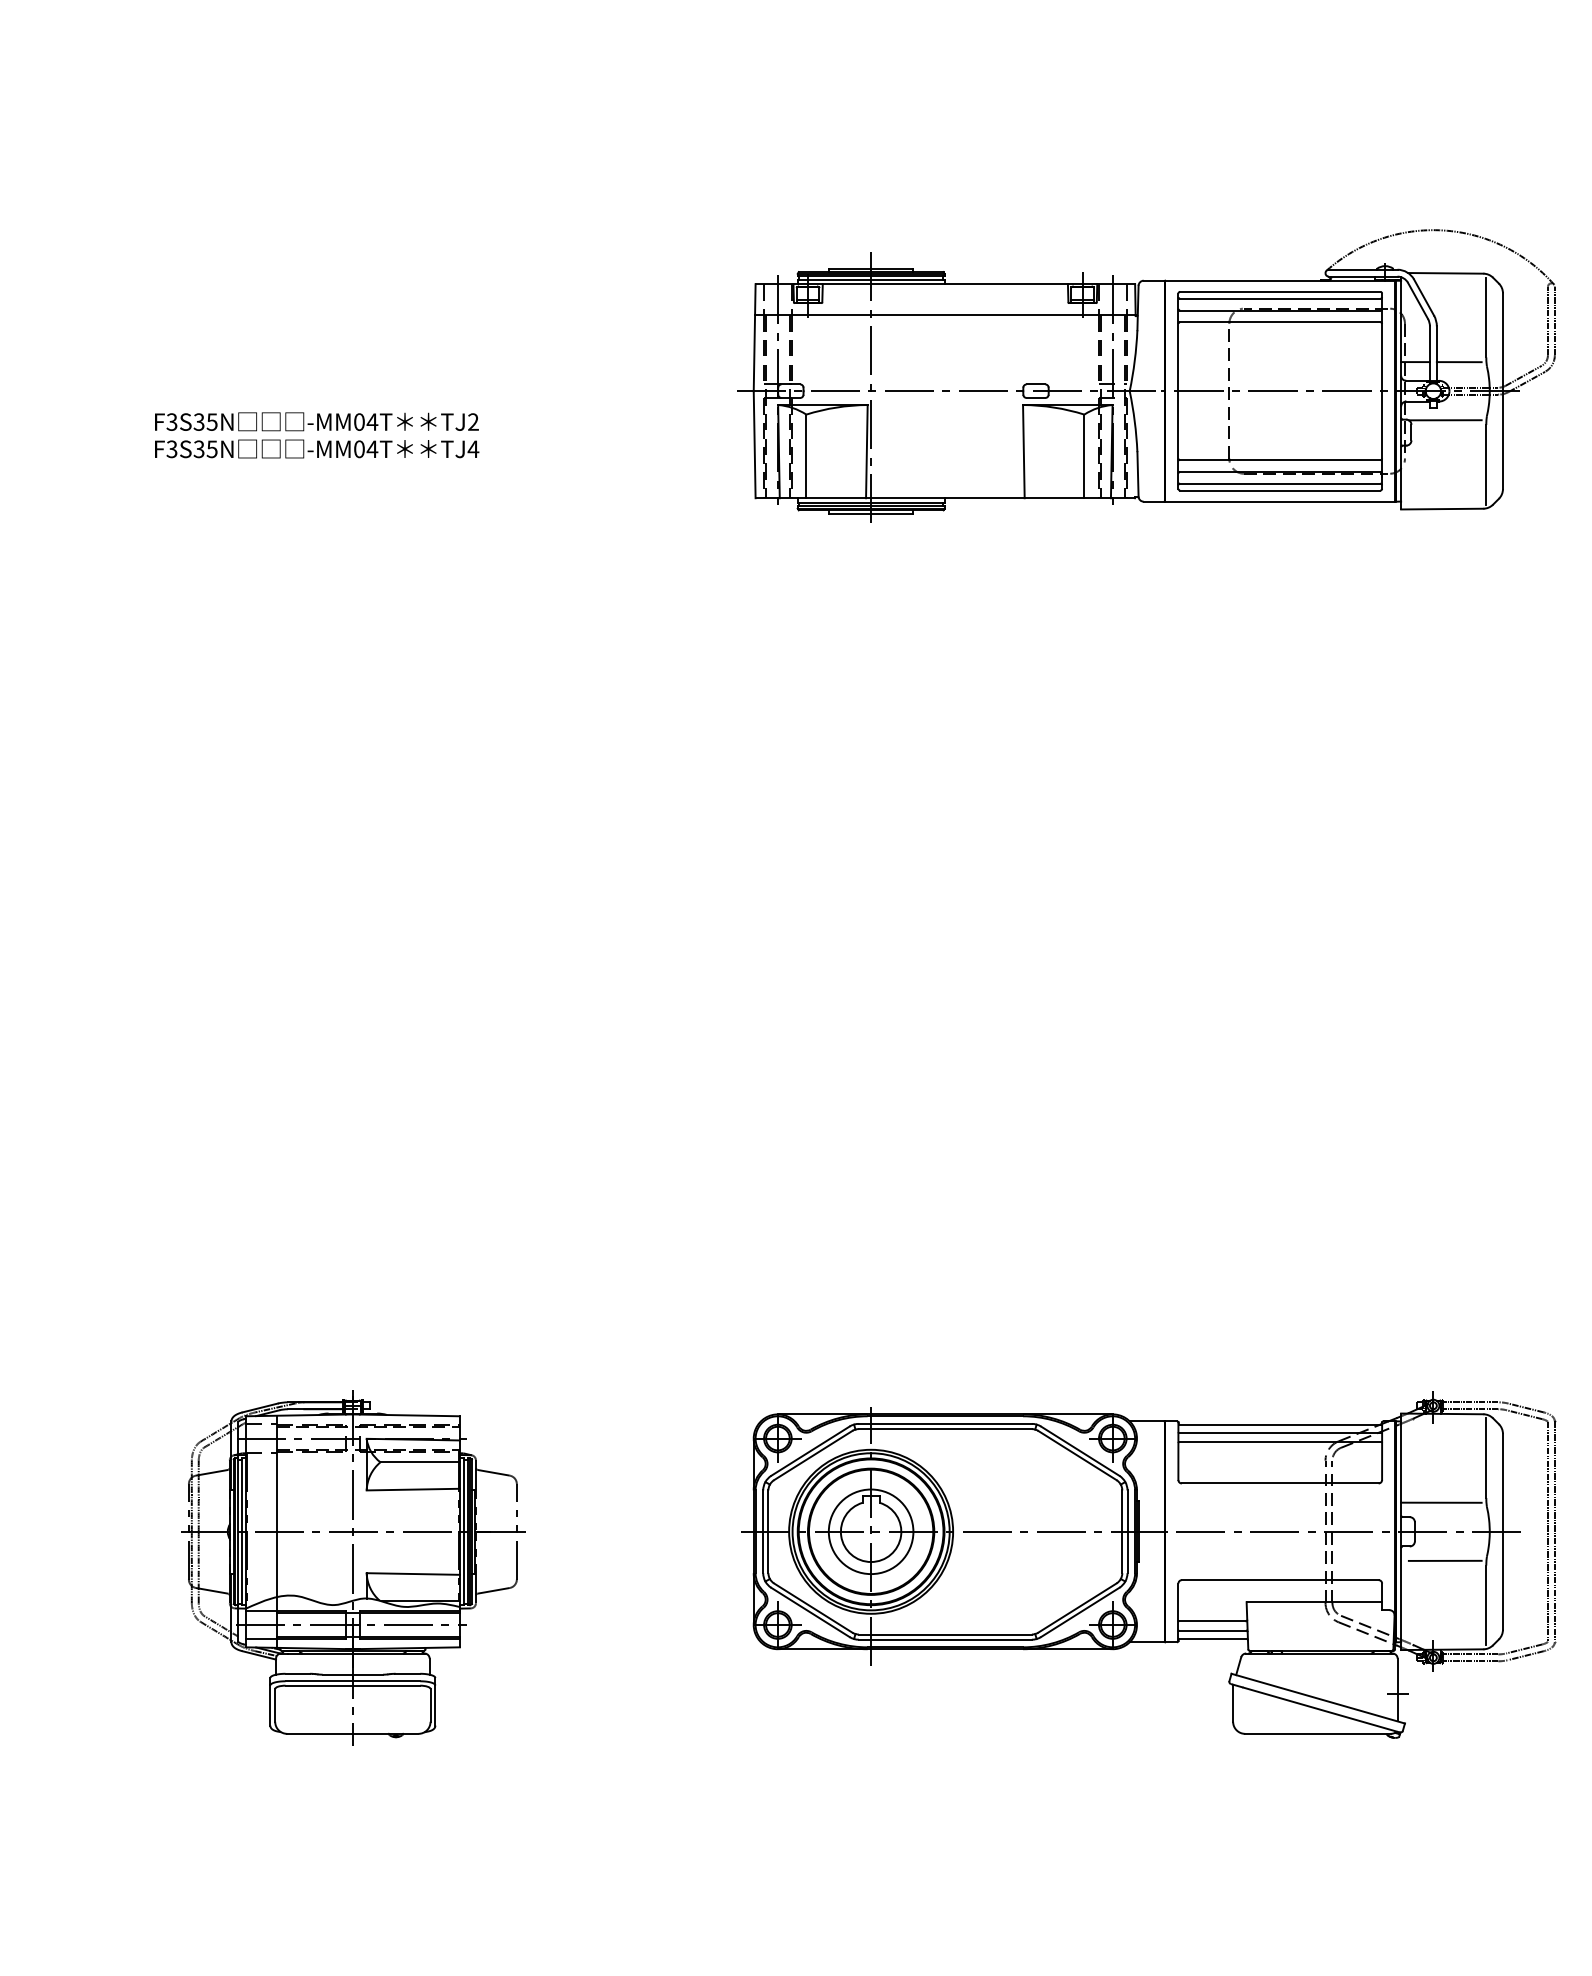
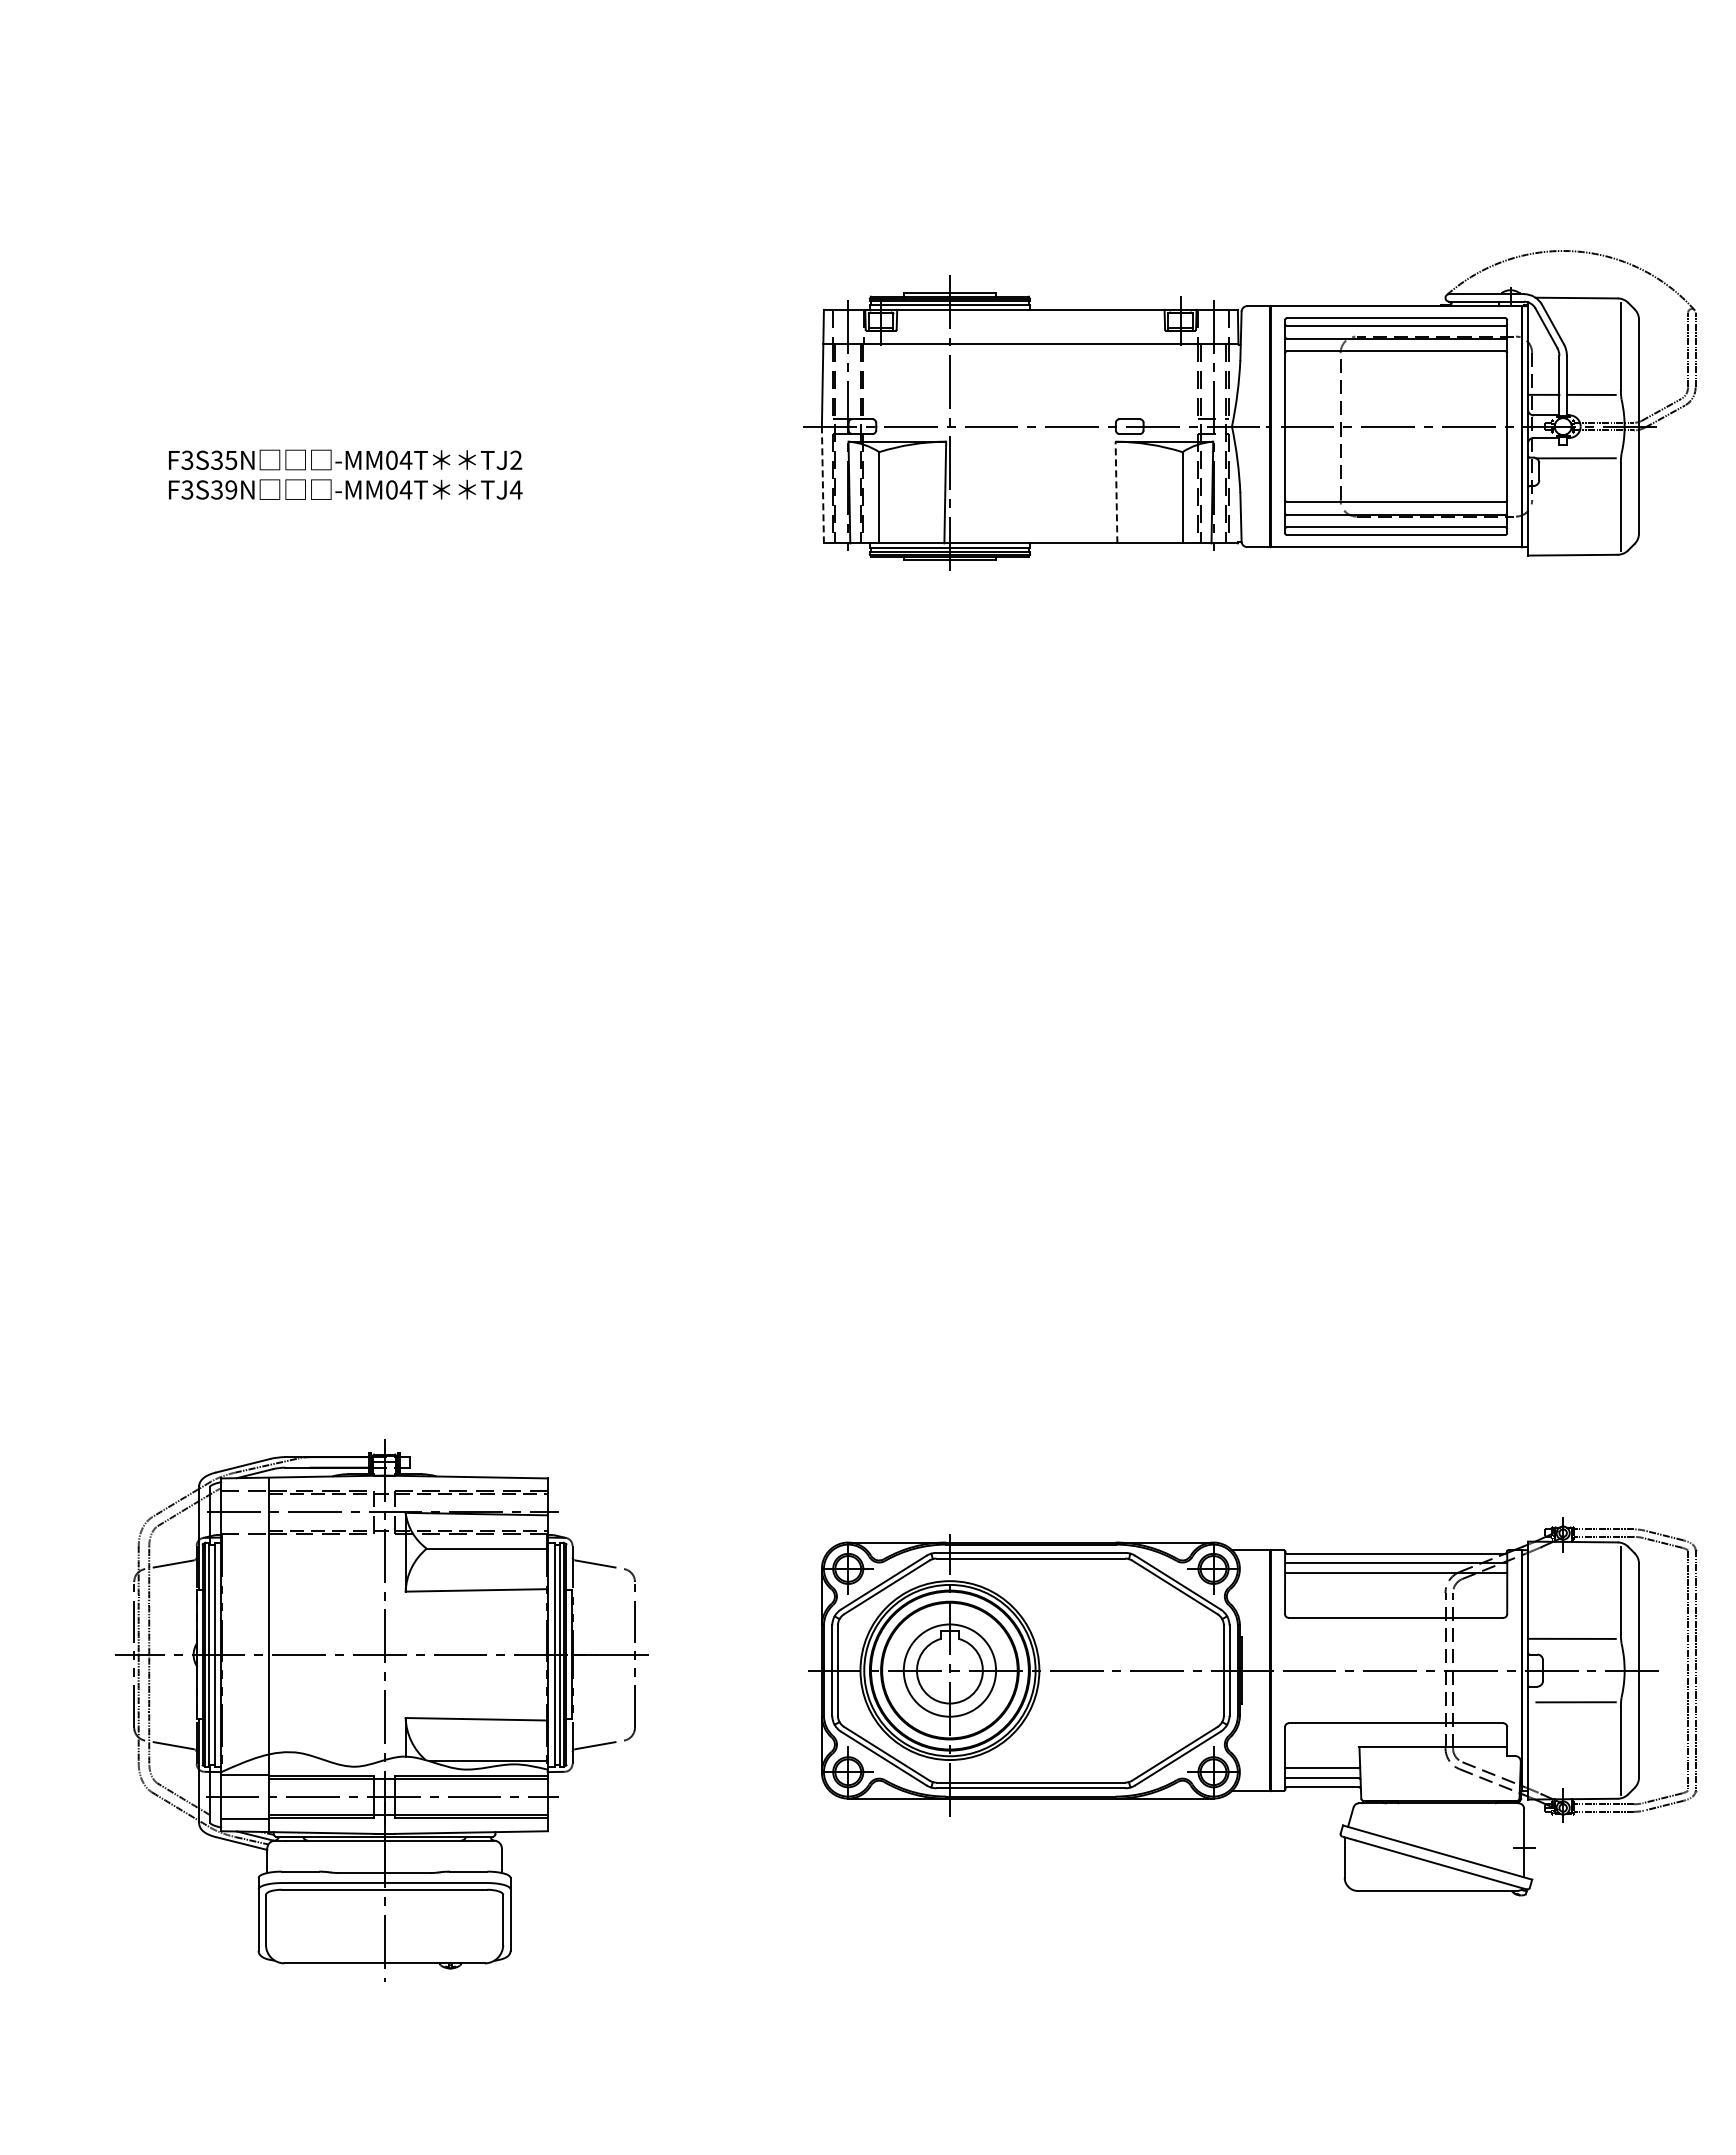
line: (754, 444) -> (822, 484), solid -> dashed
text: (212, 448) -> (231, 489), F3S35N -> F3S39N
line: (1023, 451) -> (1116, 492), solid -> dashed
part: (352, 1567) -> (384, 1709), size x1.4

